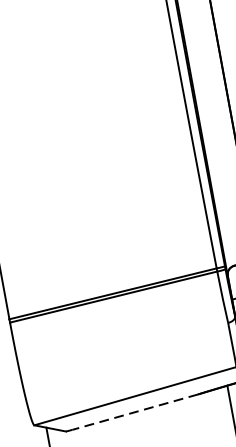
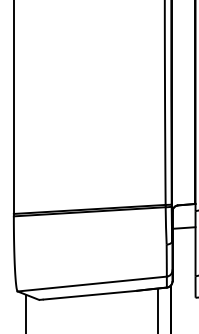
line: (135, 412) -> (90, 295), dashed -> solid

